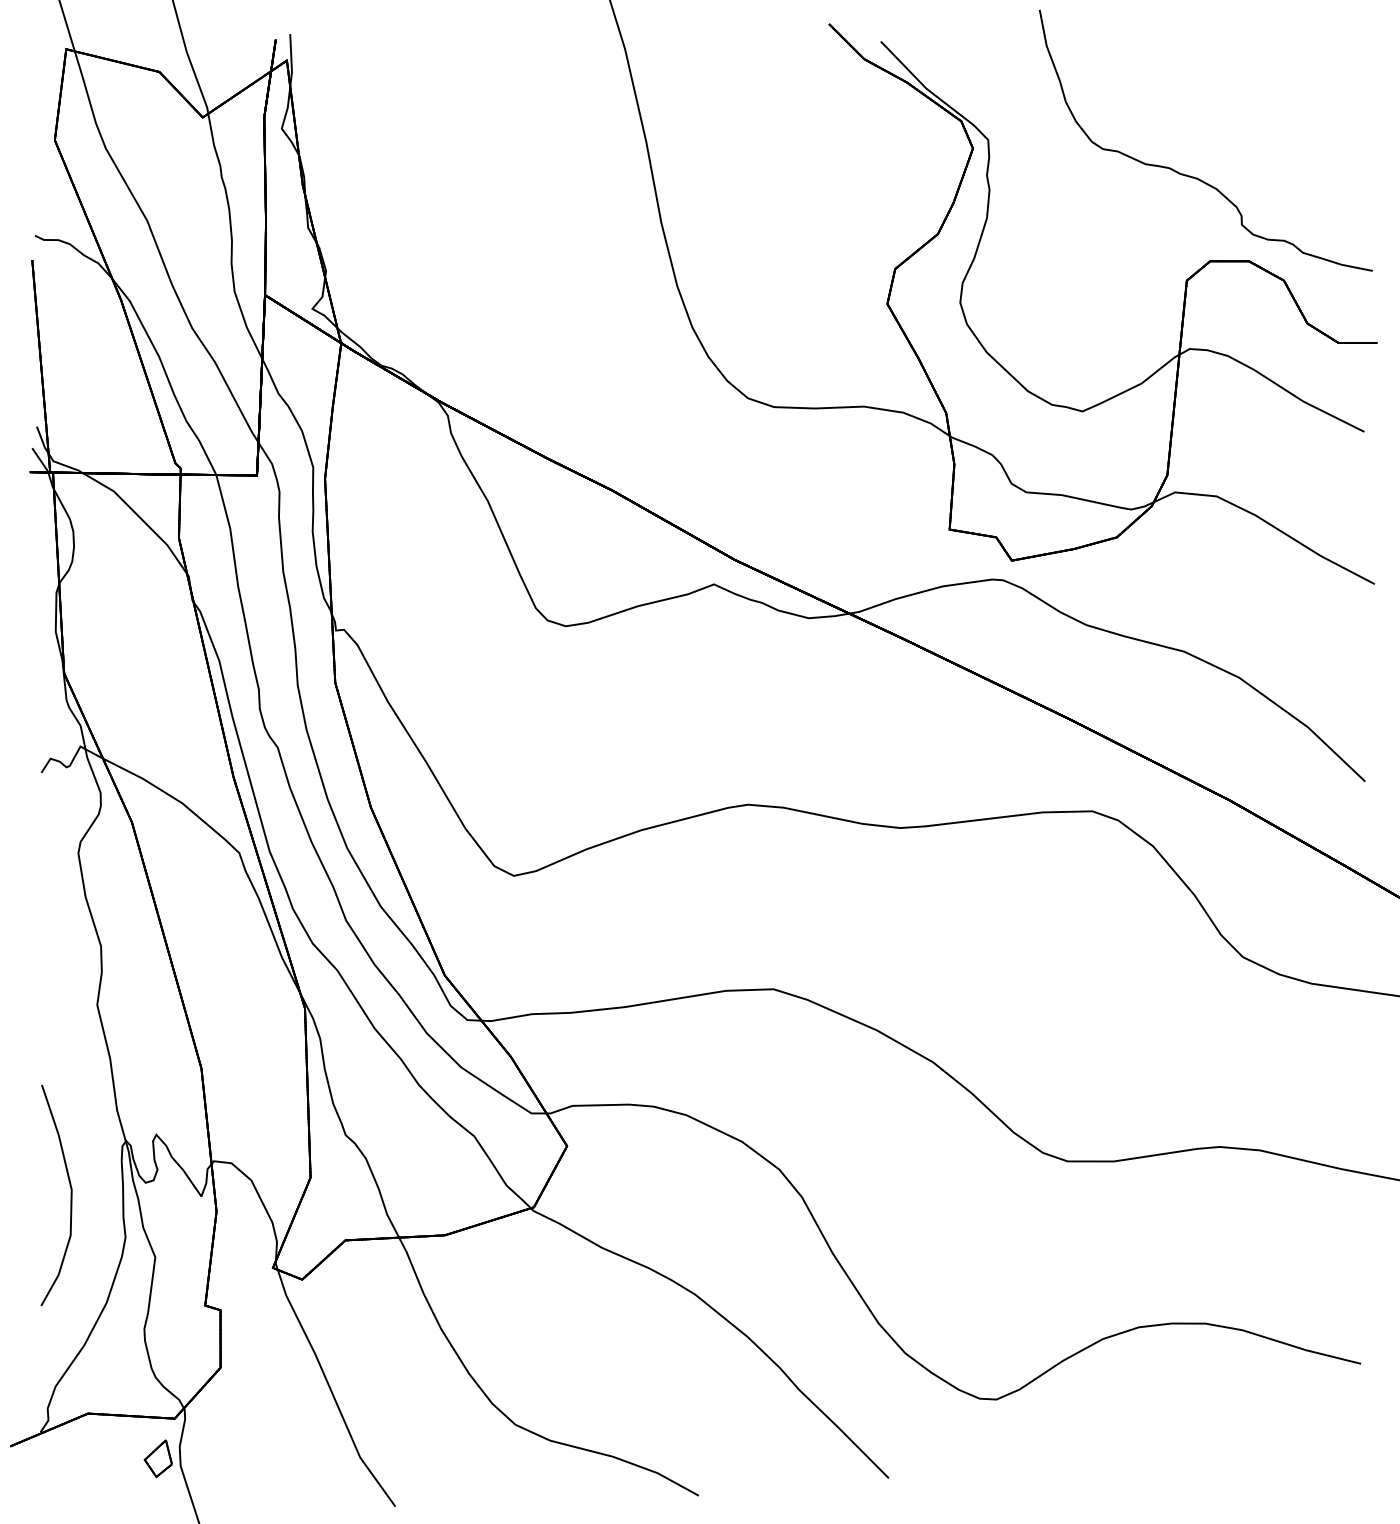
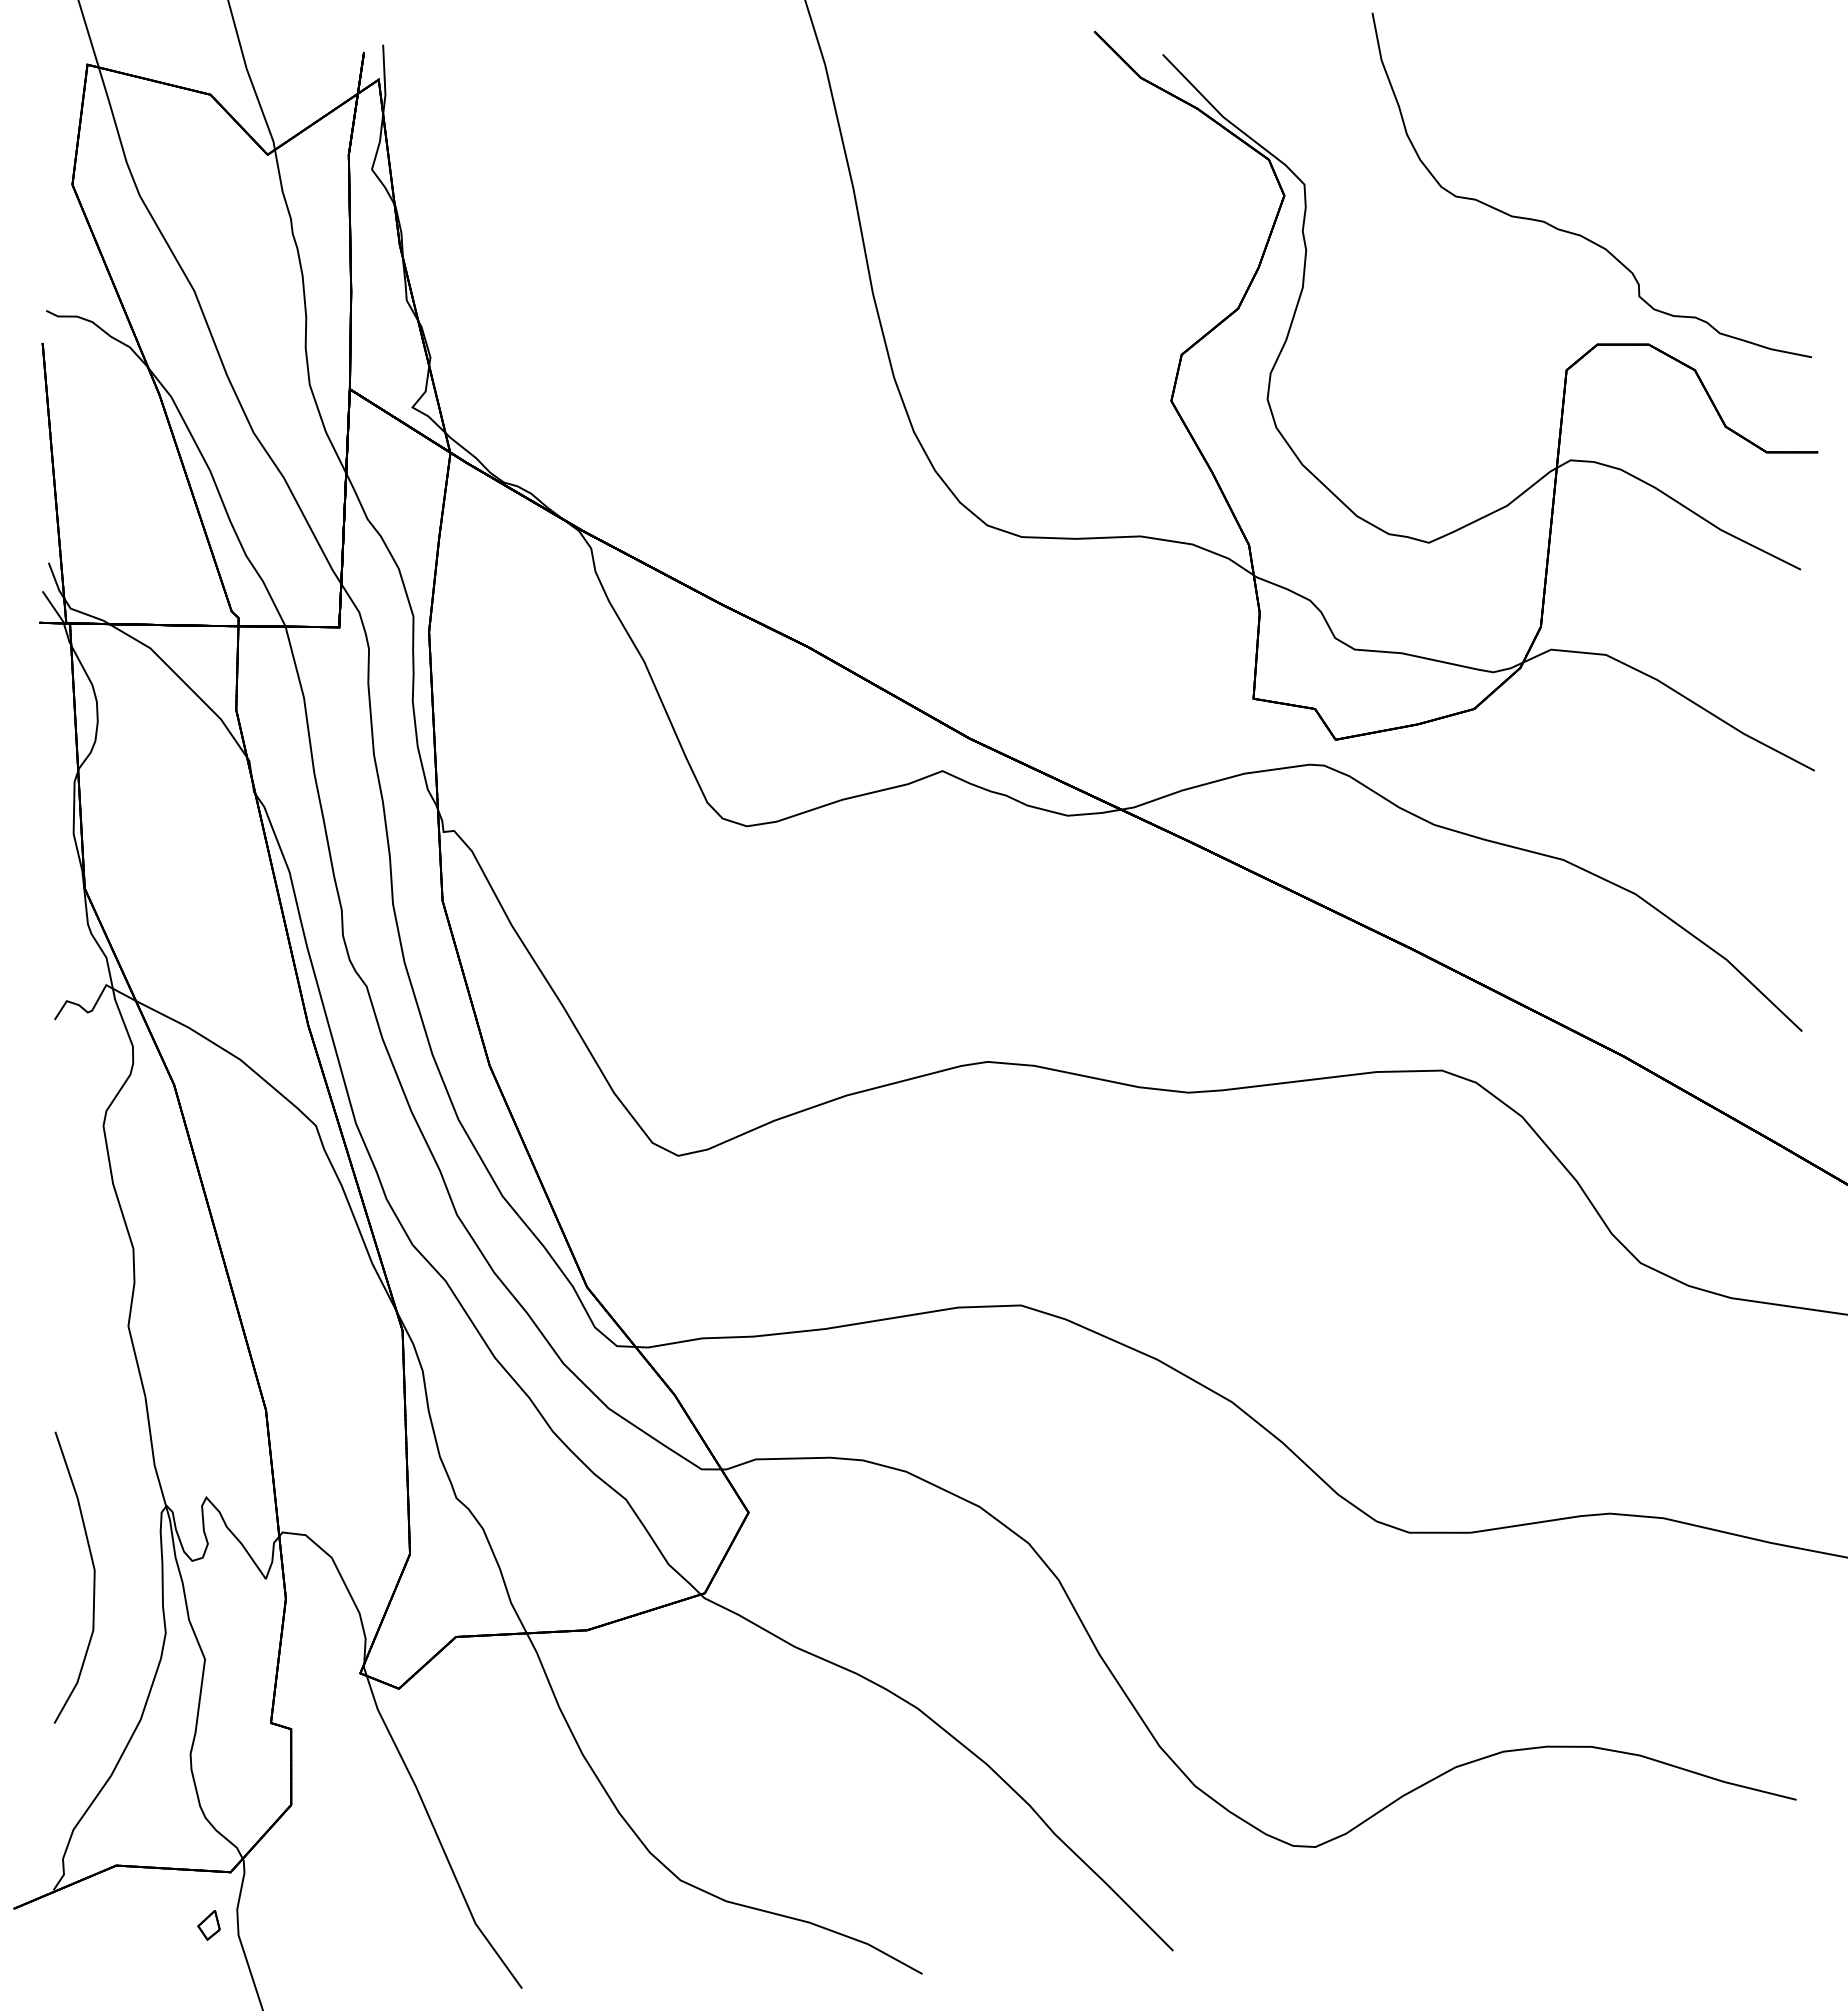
part: (157, 1458) -> (208, 1925), size x0.6

